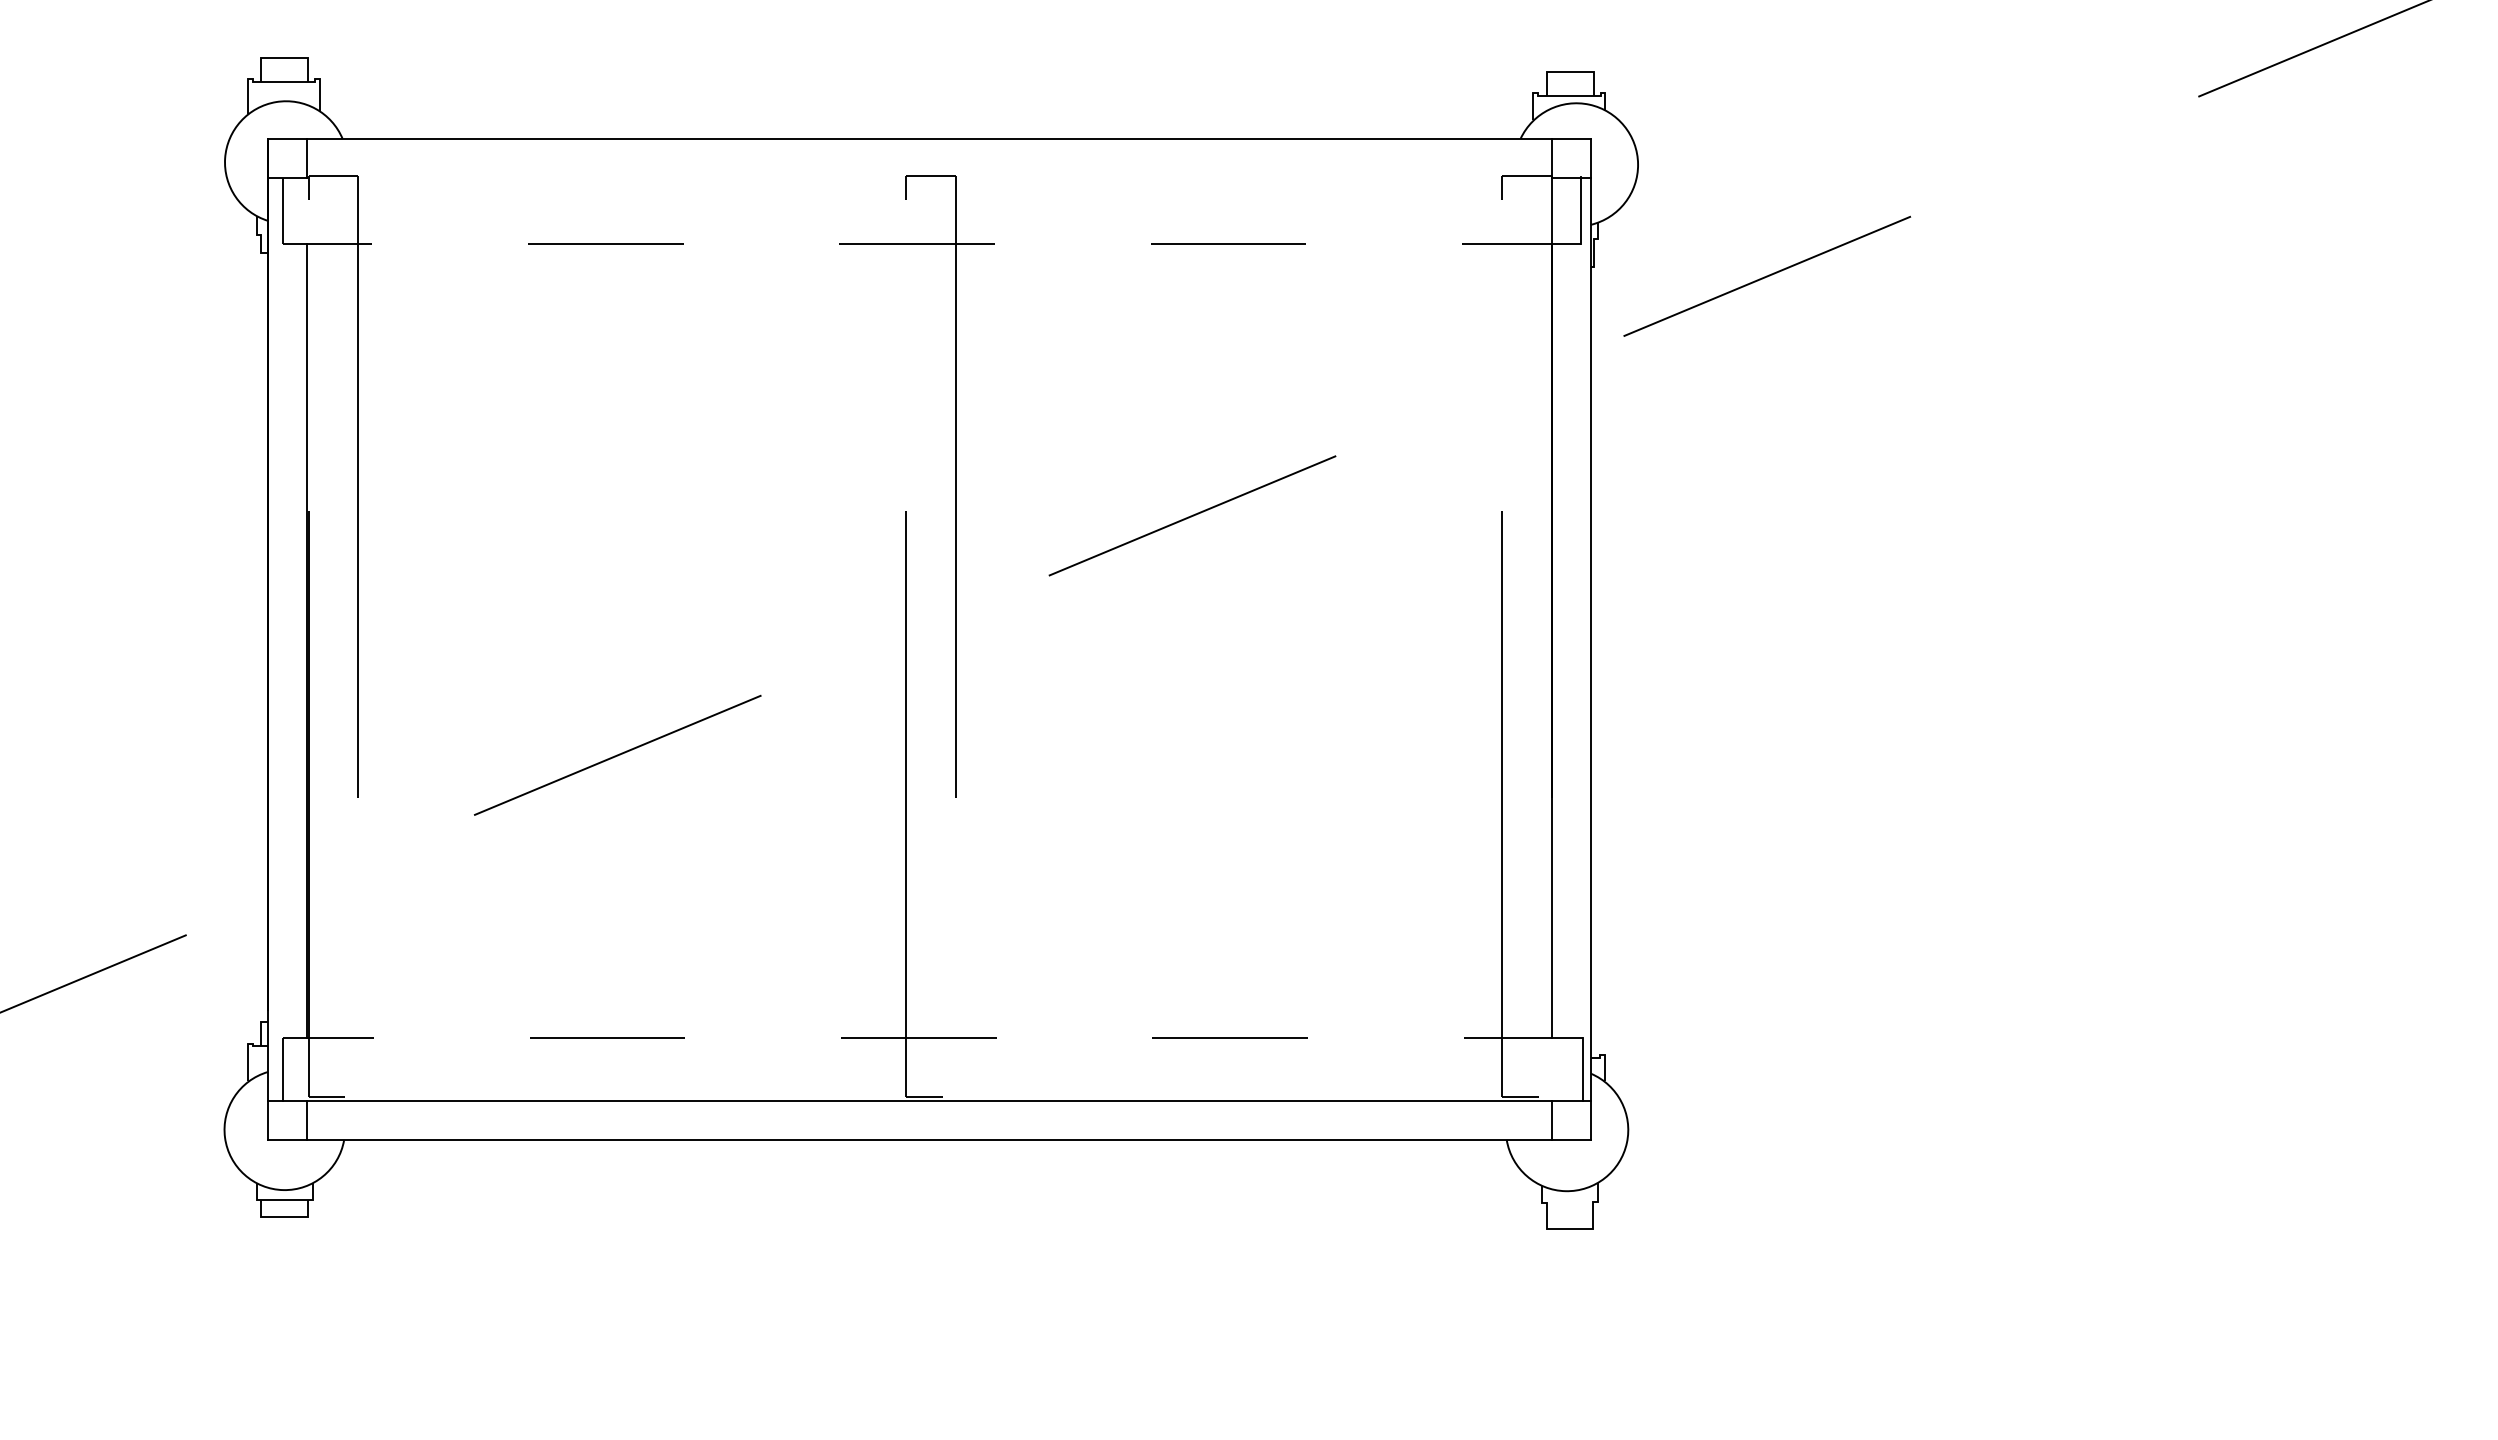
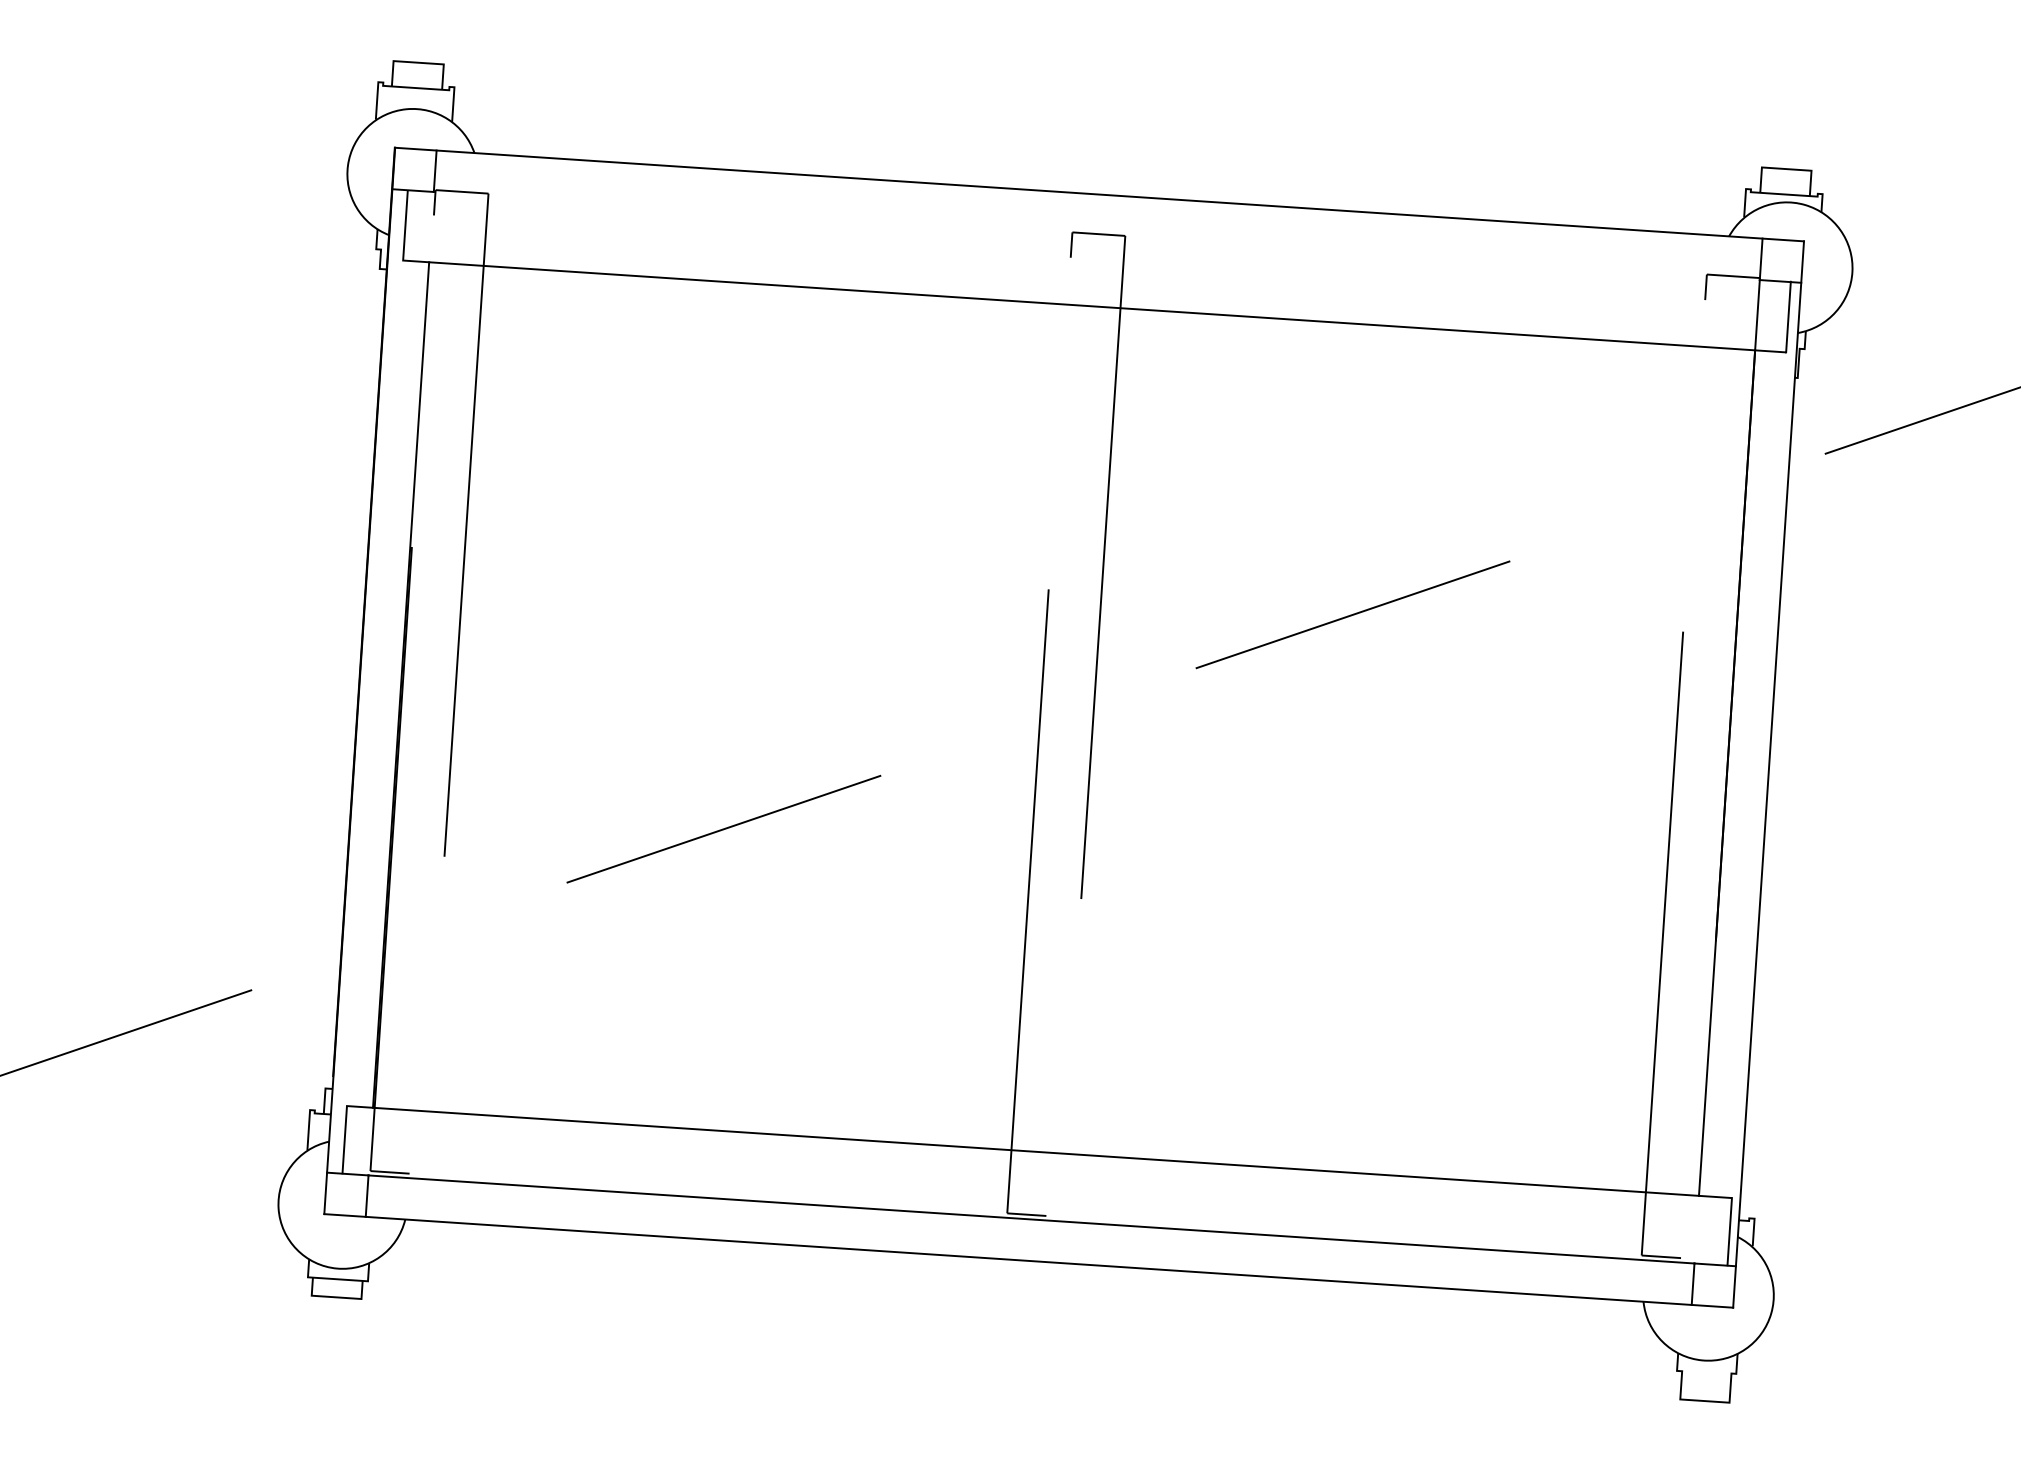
line: (898, 243) -> (1059, 303), dashed -> solid
line: (900, 1037) -> (1005, 1149), dashed -> solid

